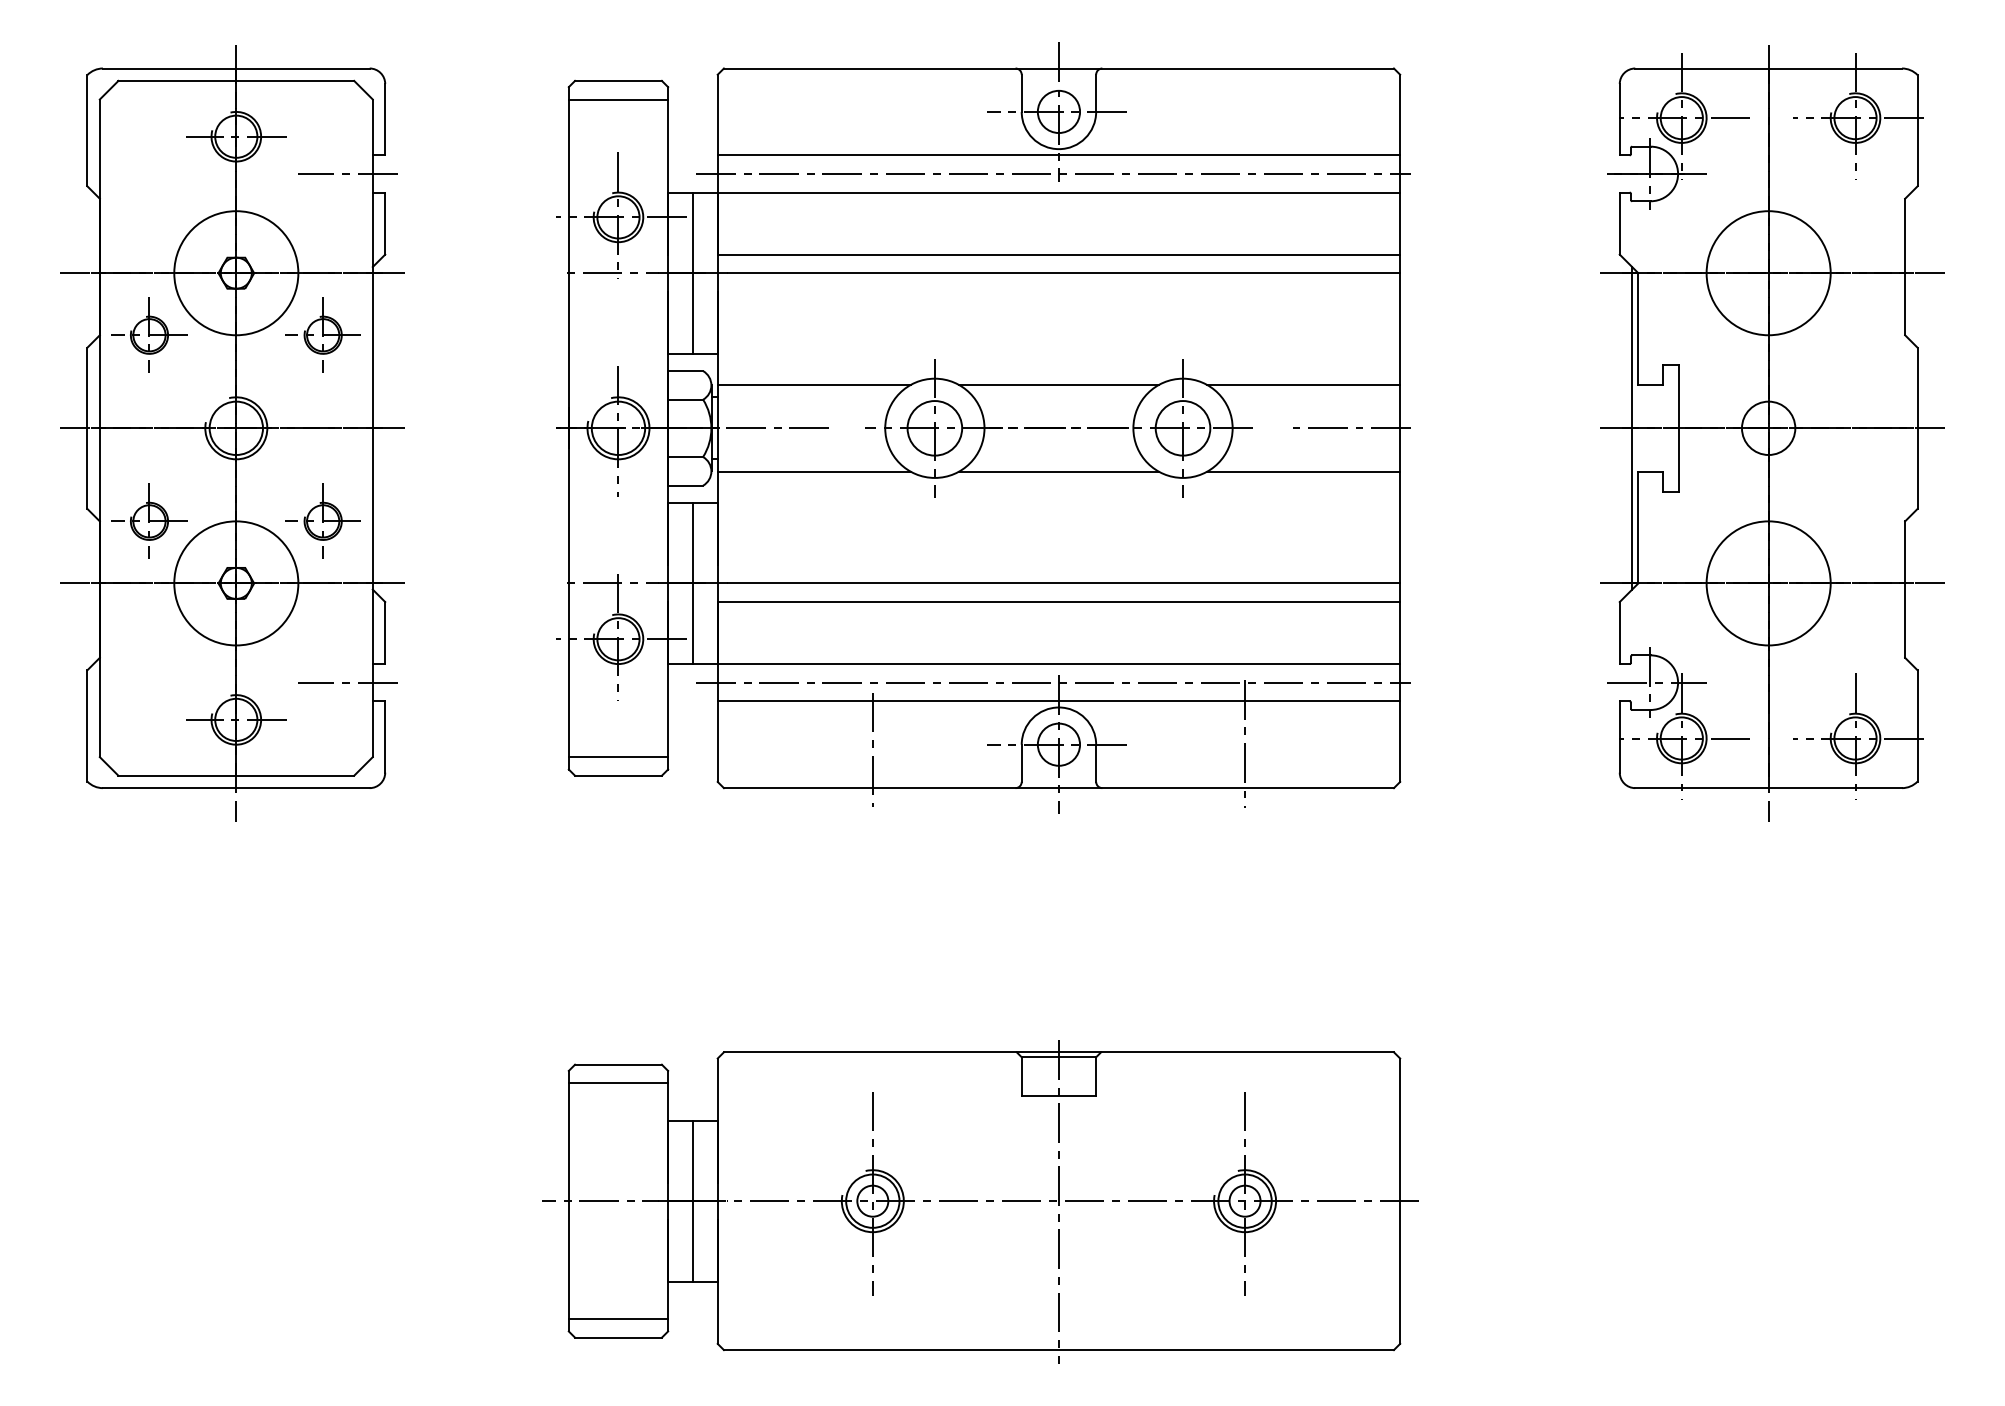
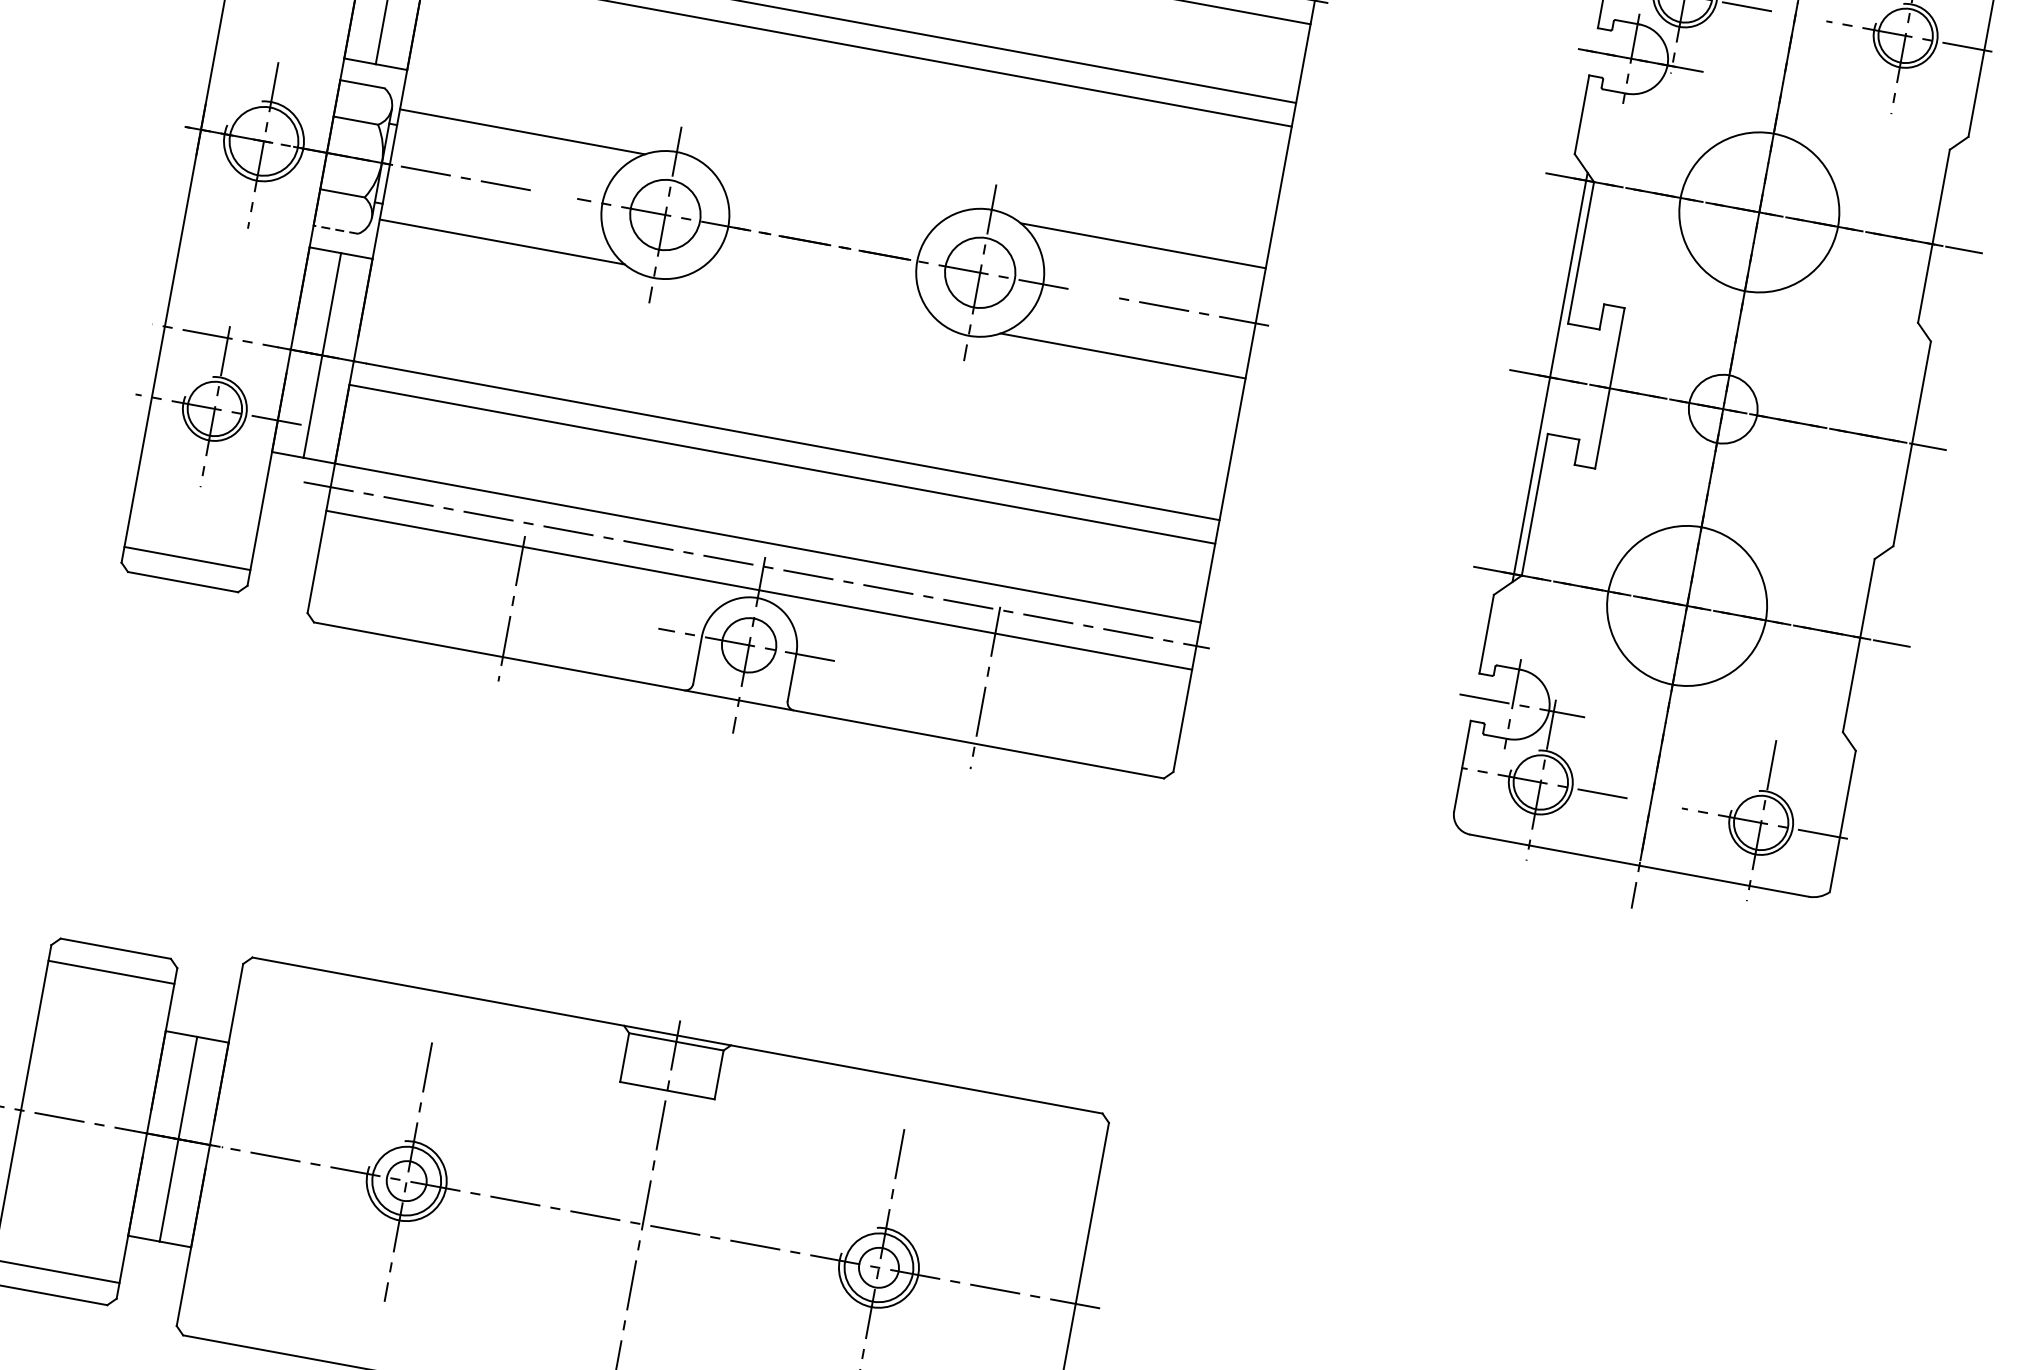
line: (1058, 384) -> (832, 188), removed
line: (1058, 471) -> (812, 298), removed
line: (685, 485) -> (335, 229), solid -> dashed

